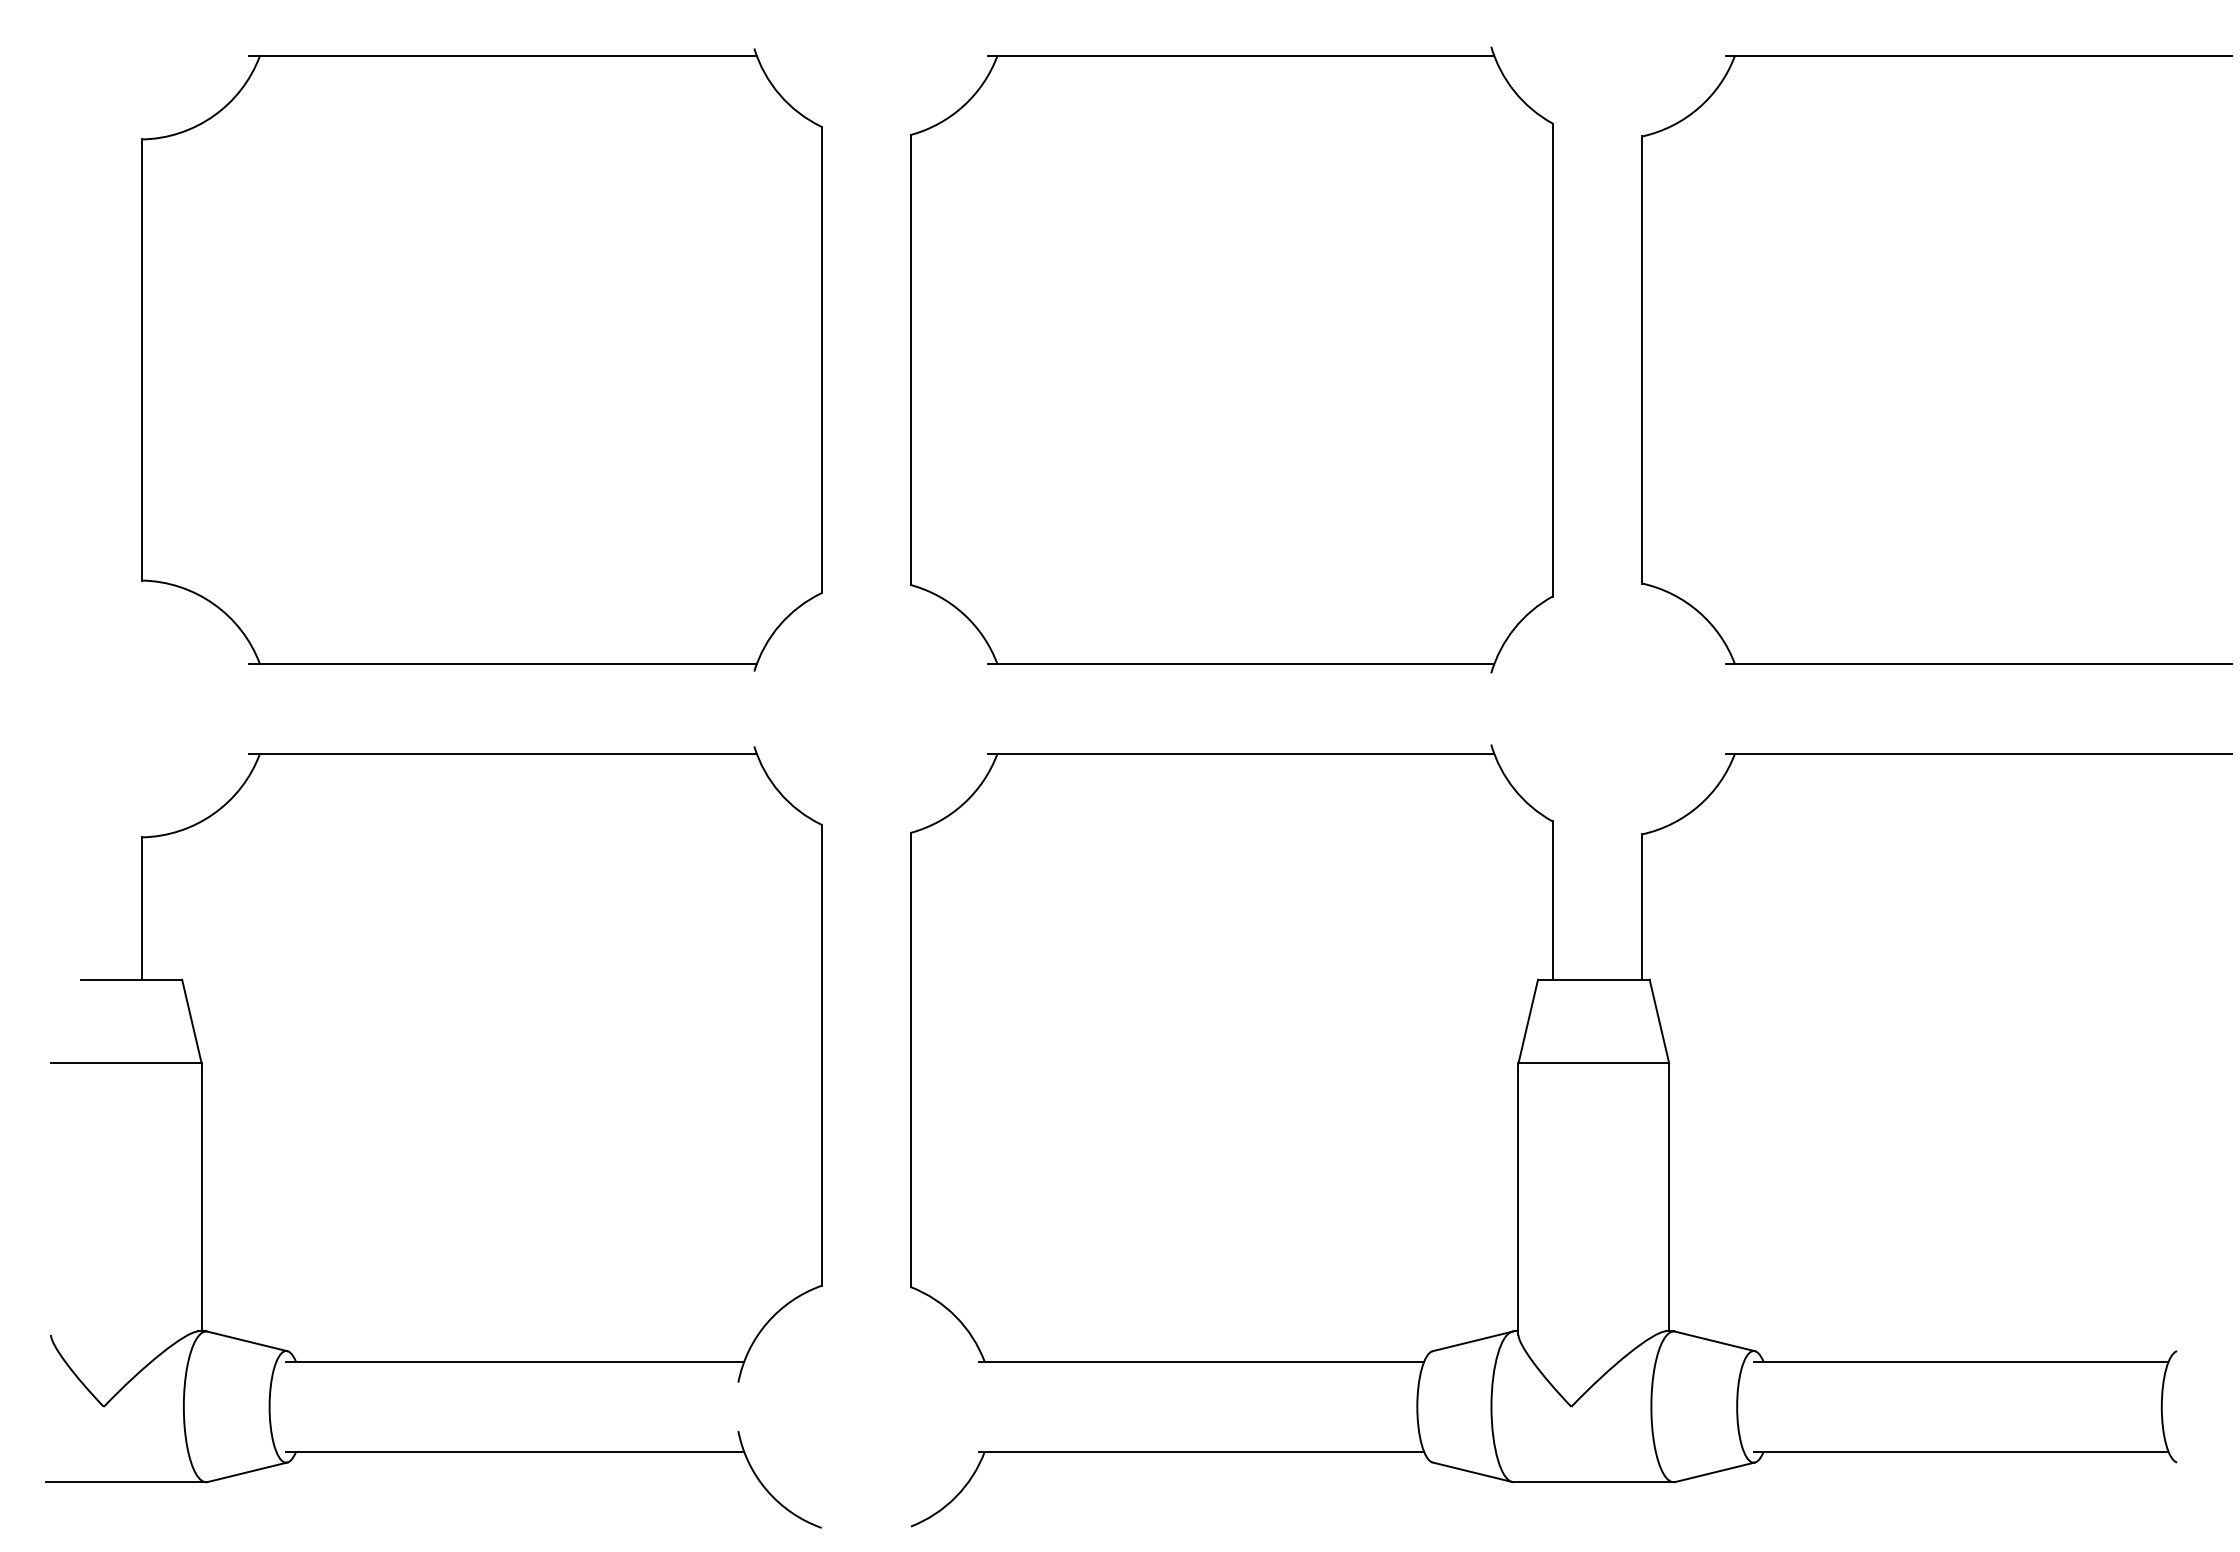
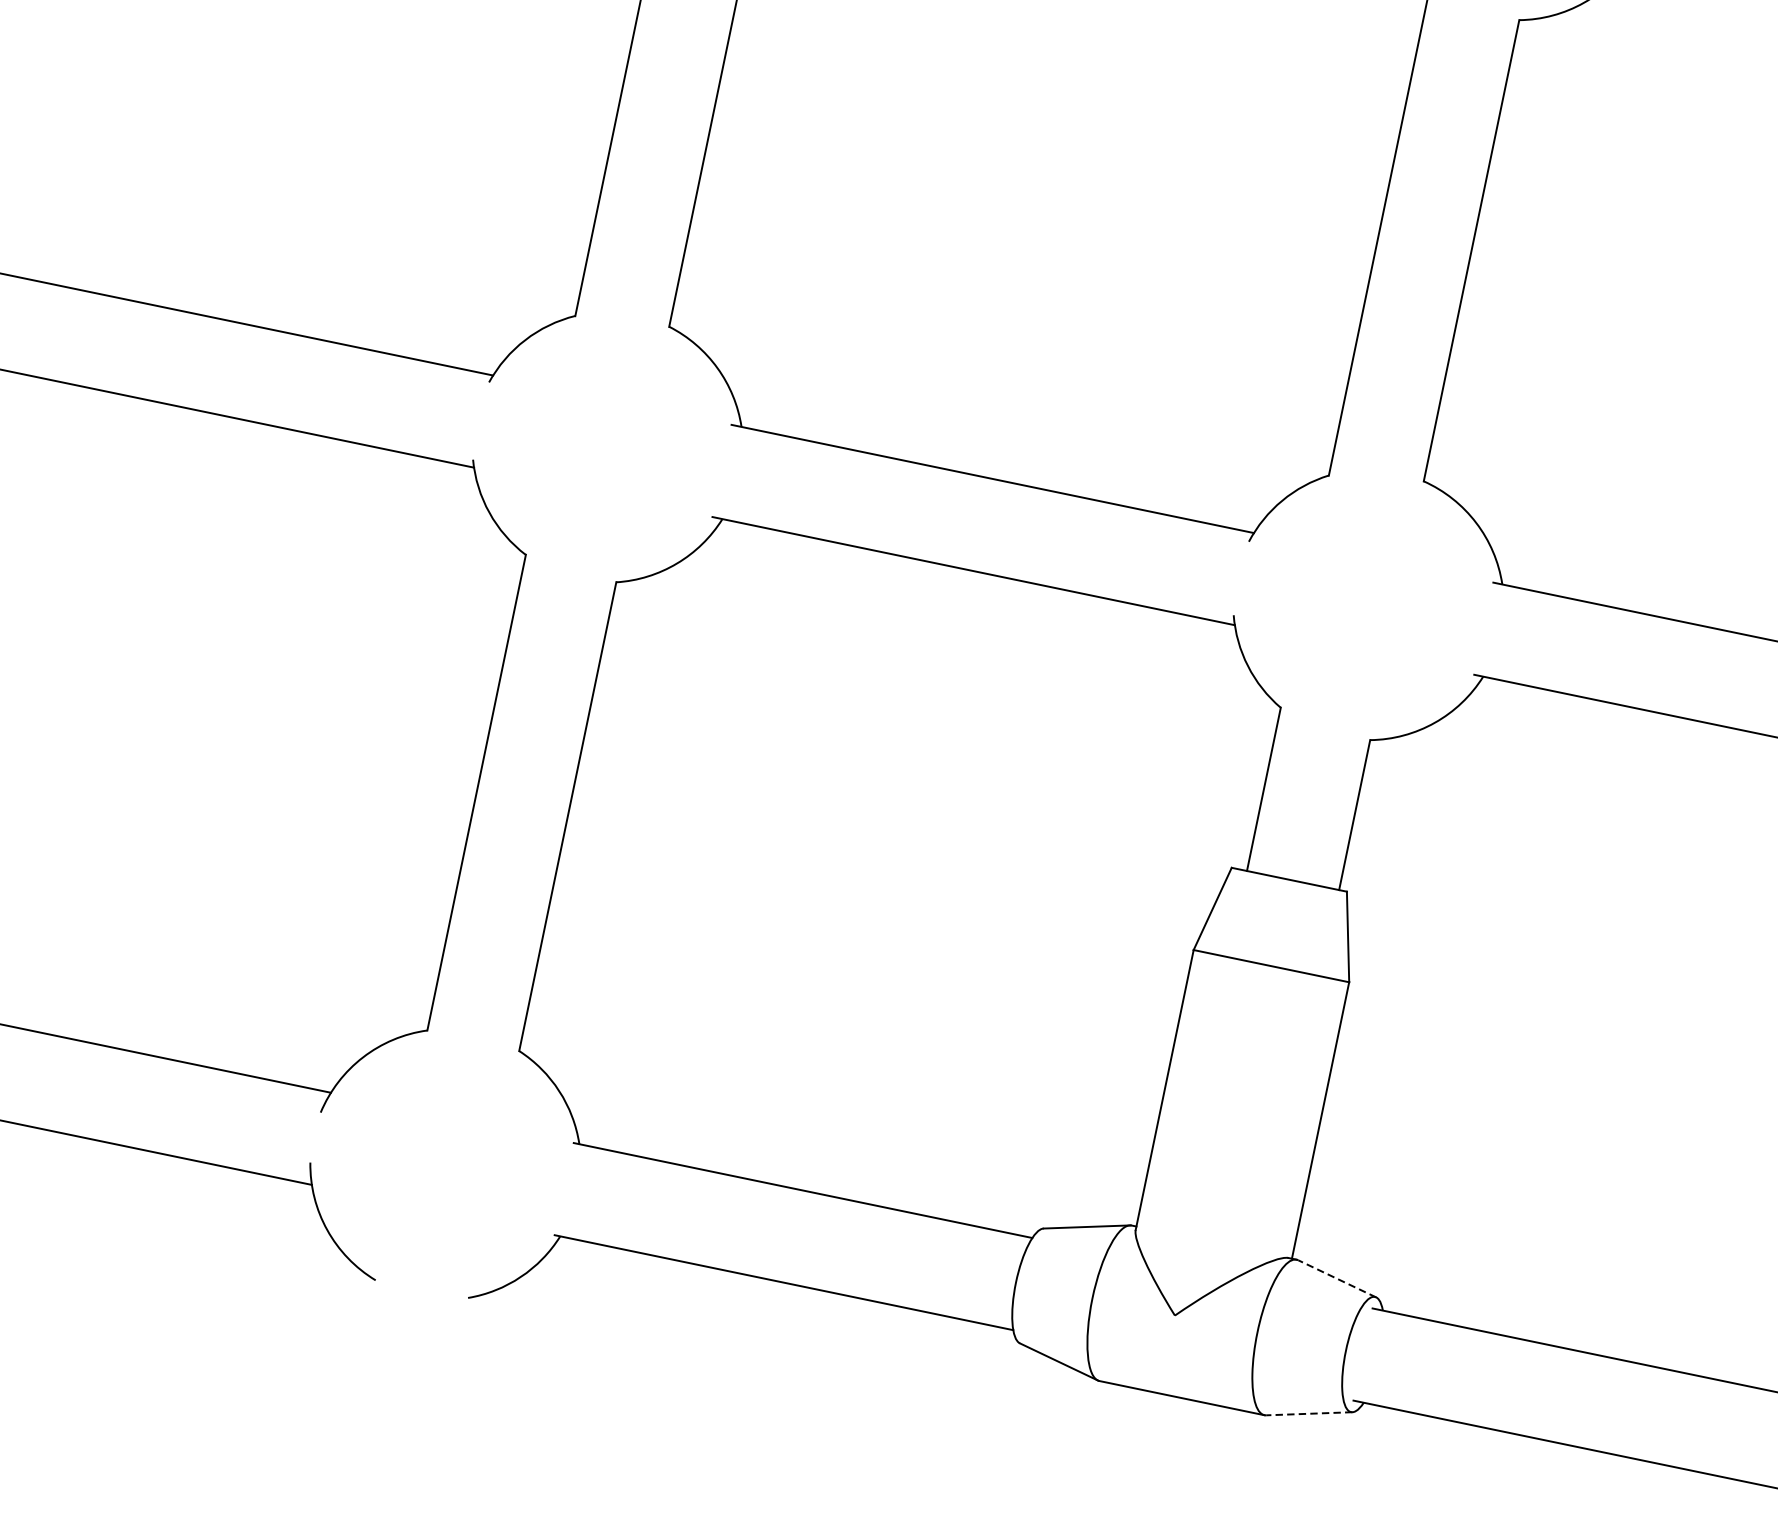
line: (1715, 1341) -> (1337, 1278), solid -> dashed
line: (1715, 1472) -> (1309, 1414), solid -> dashed

